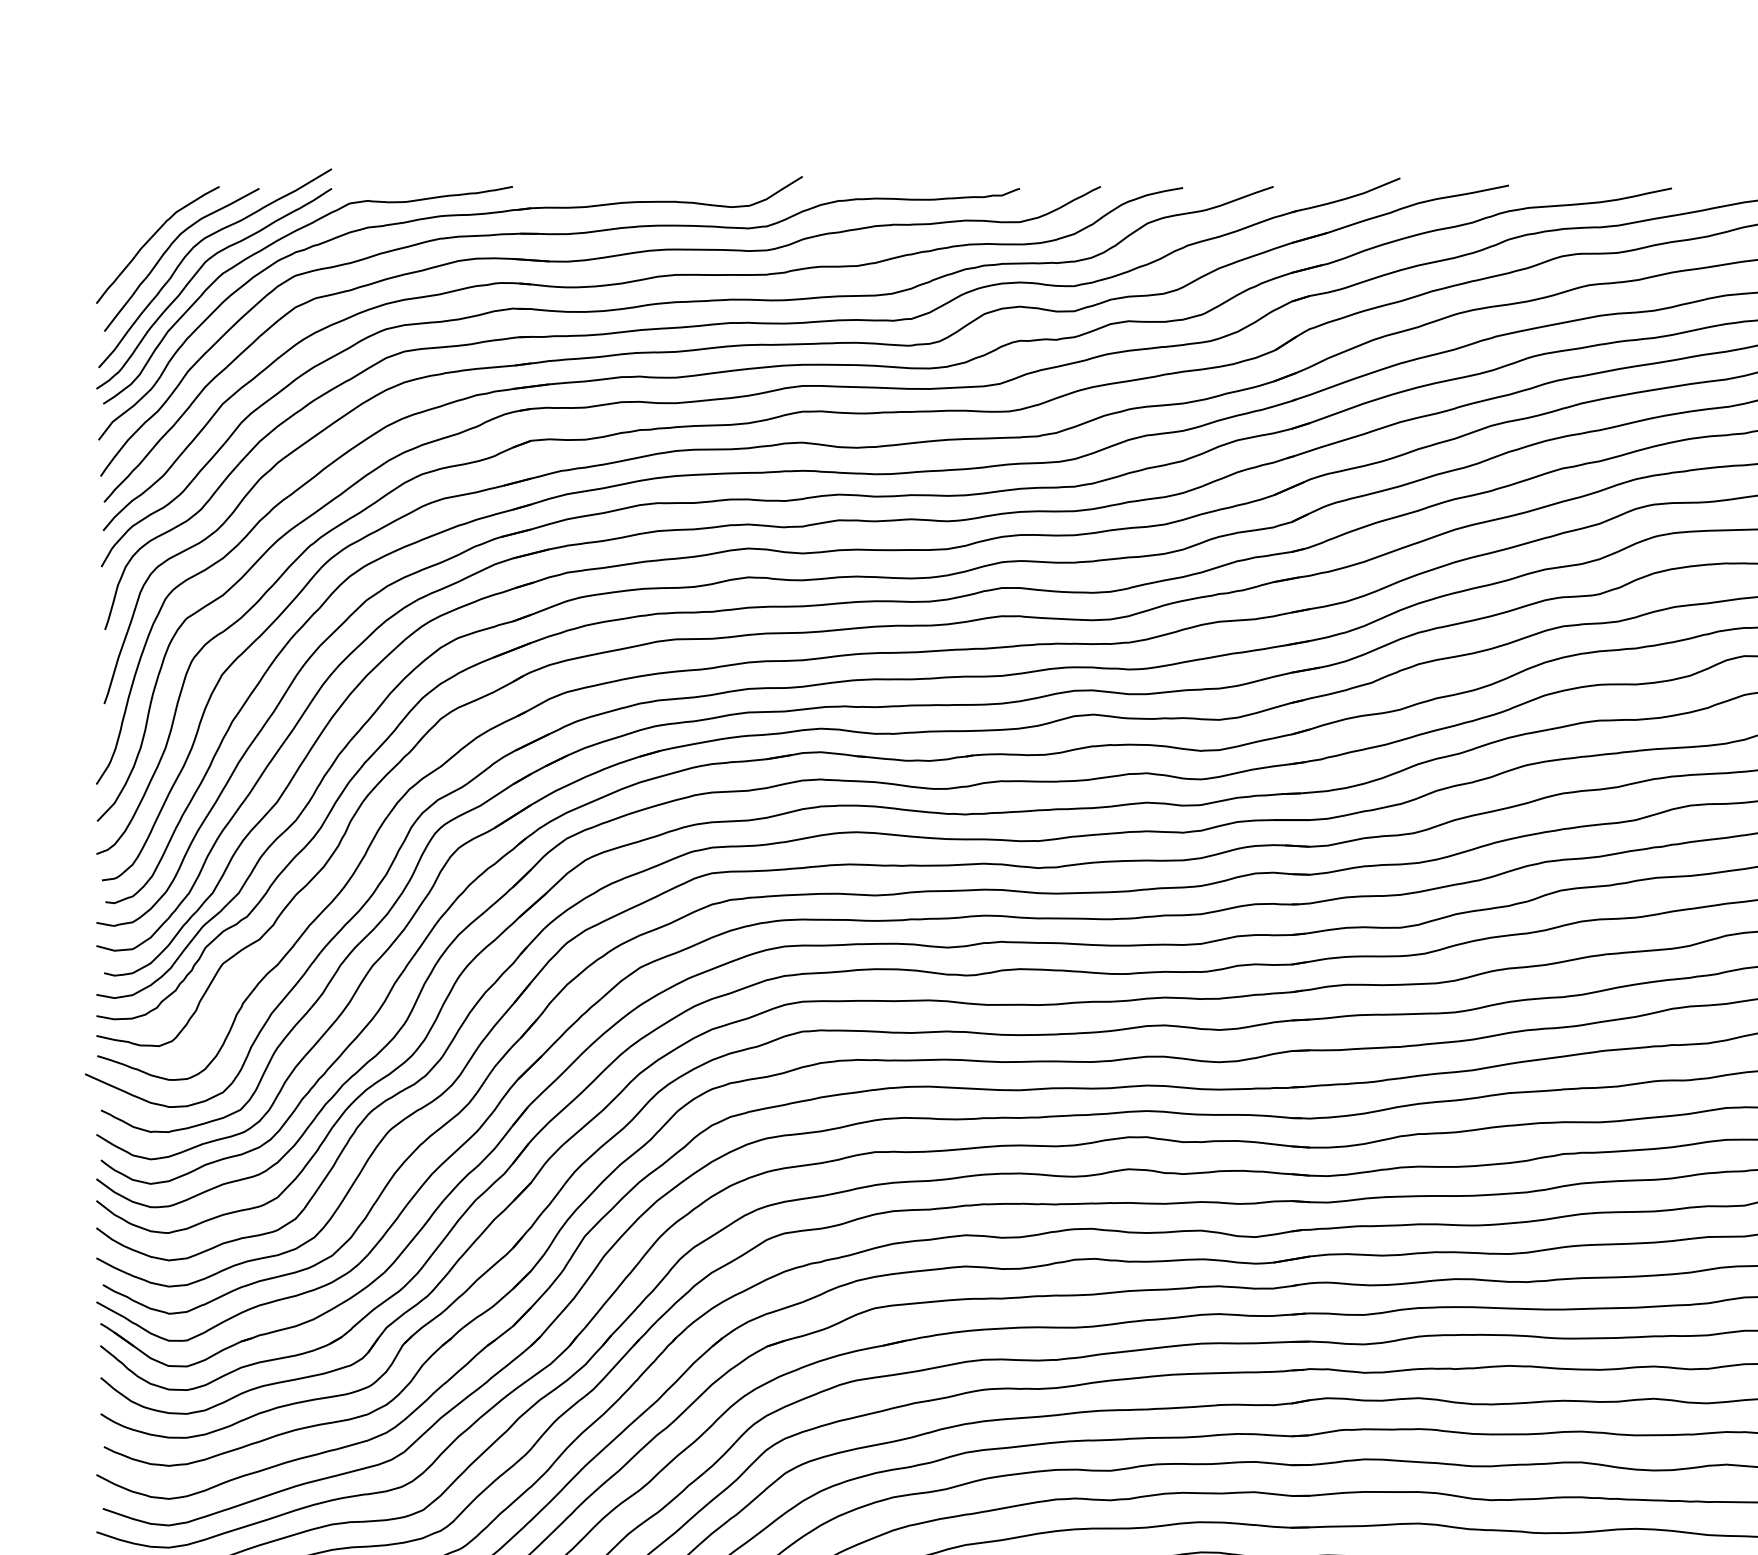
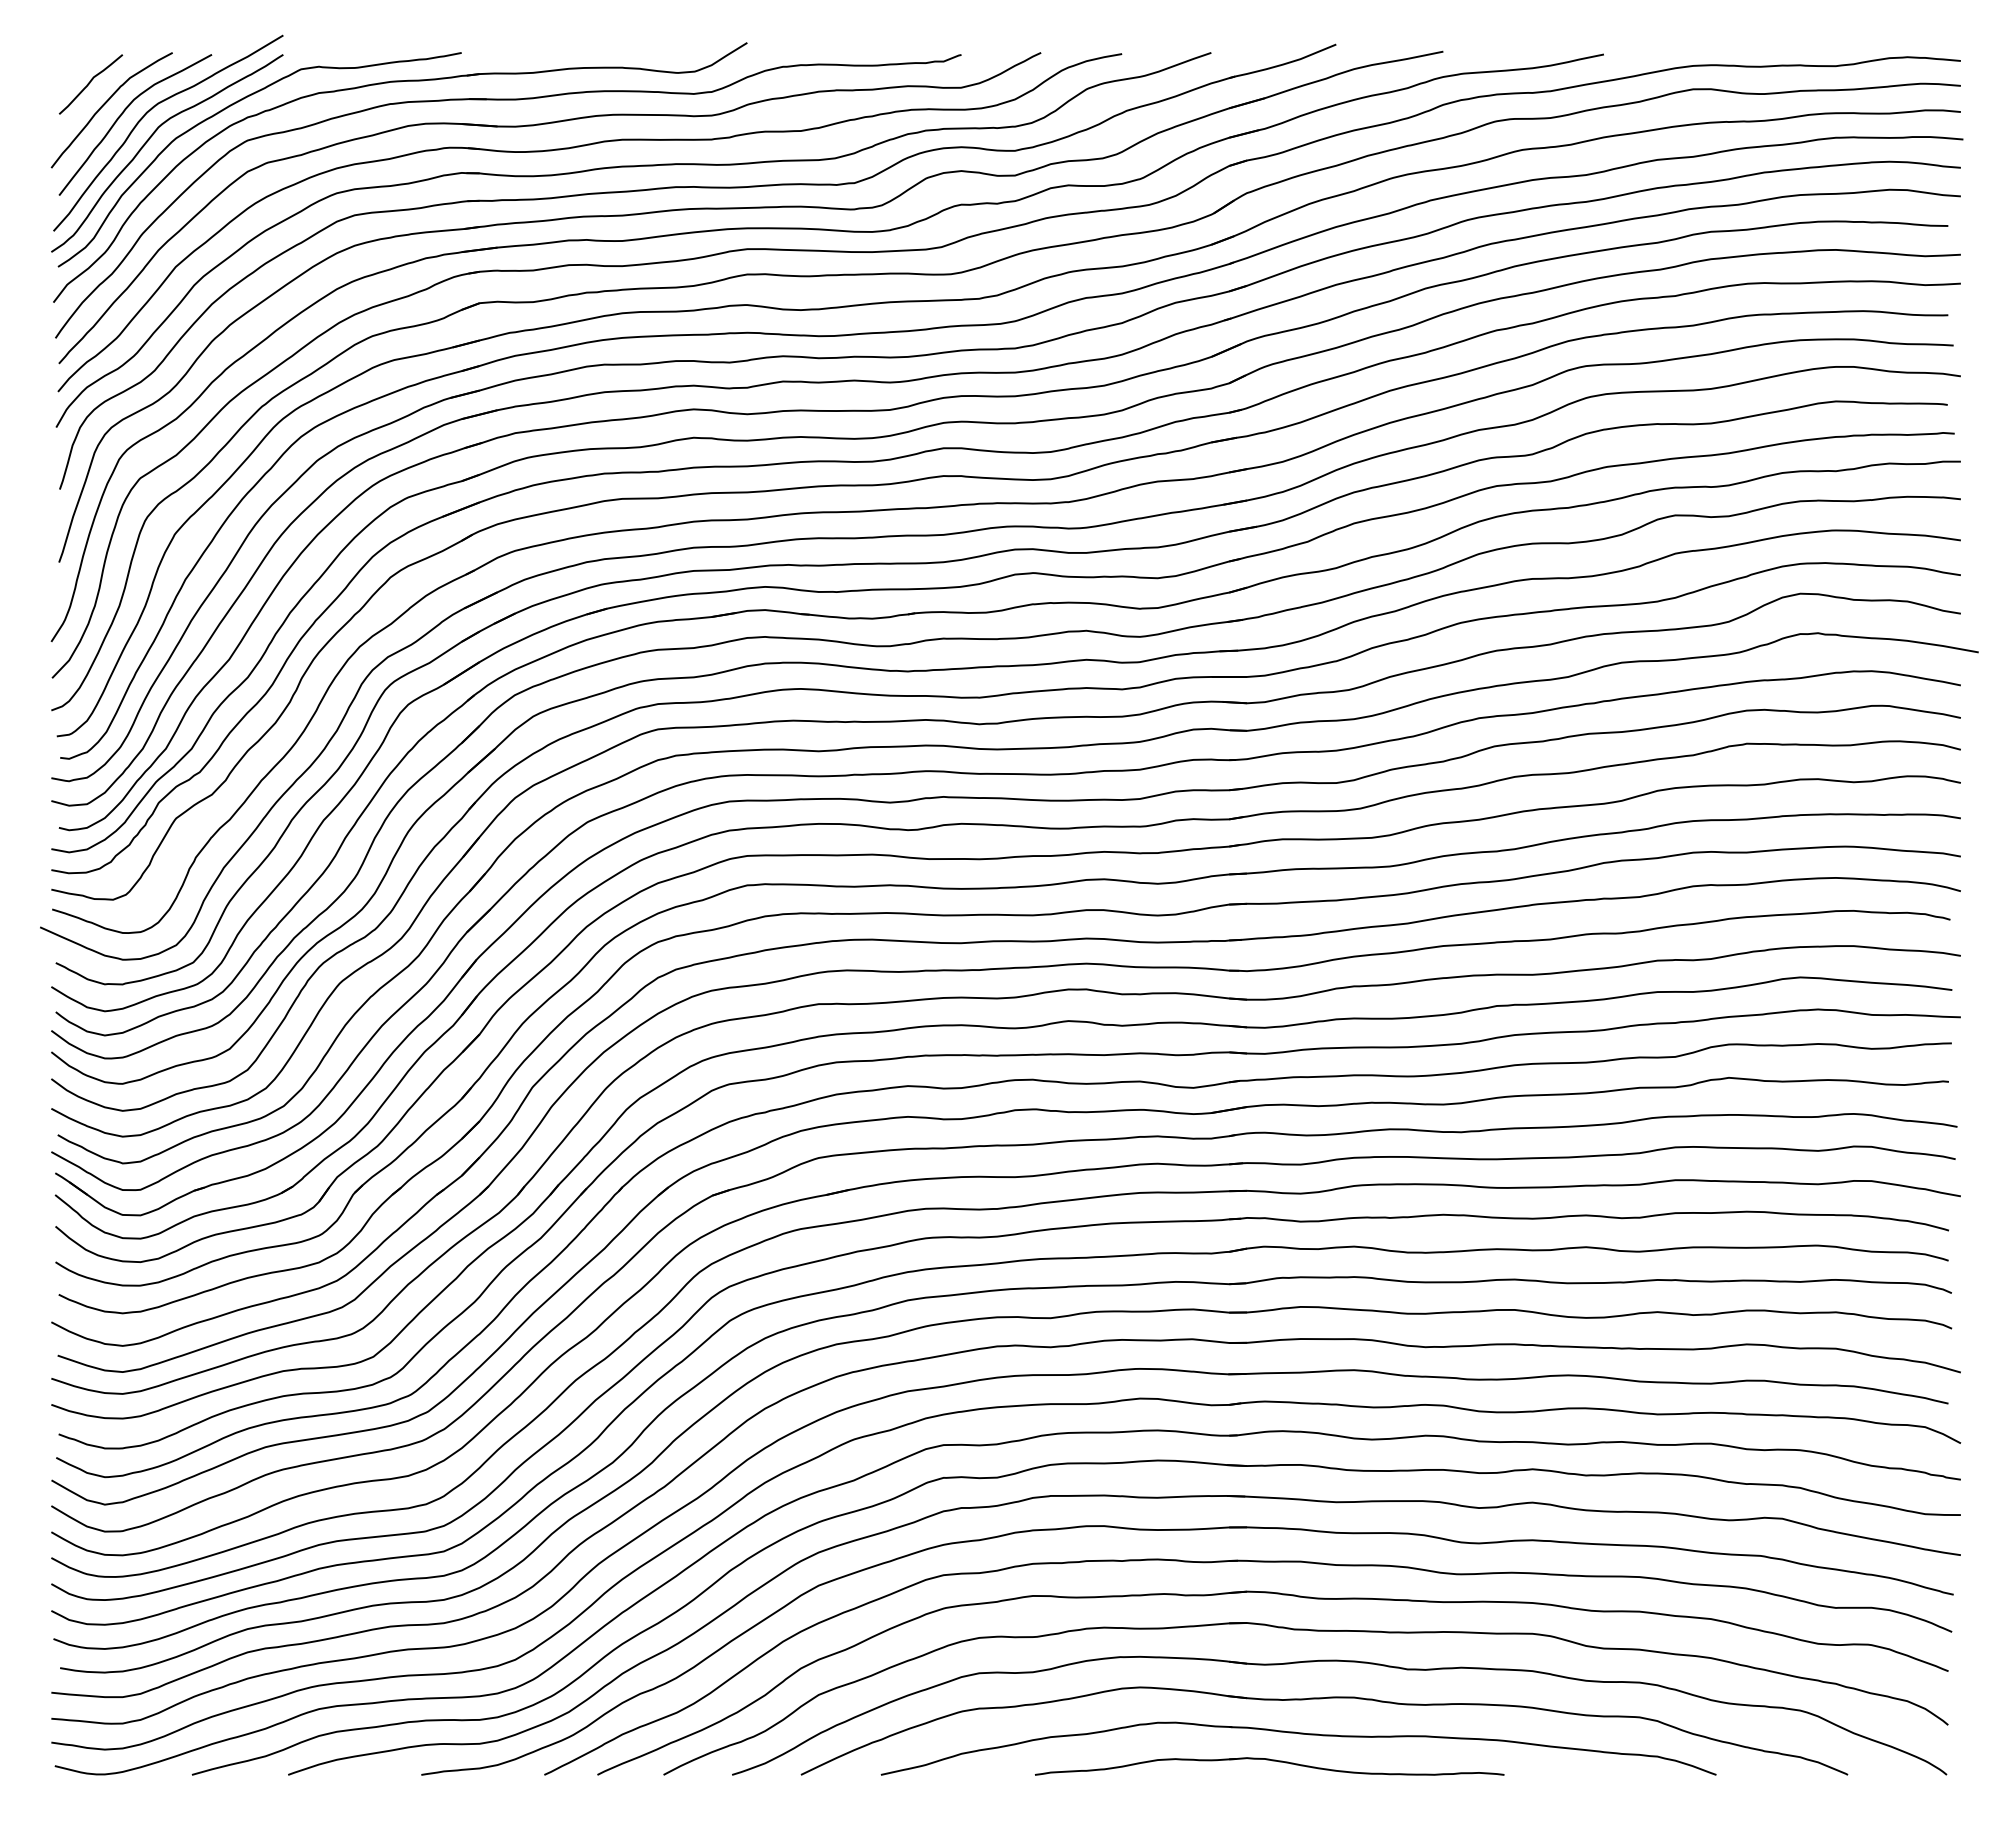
curve: (136, 217) -> (90, 83), added

